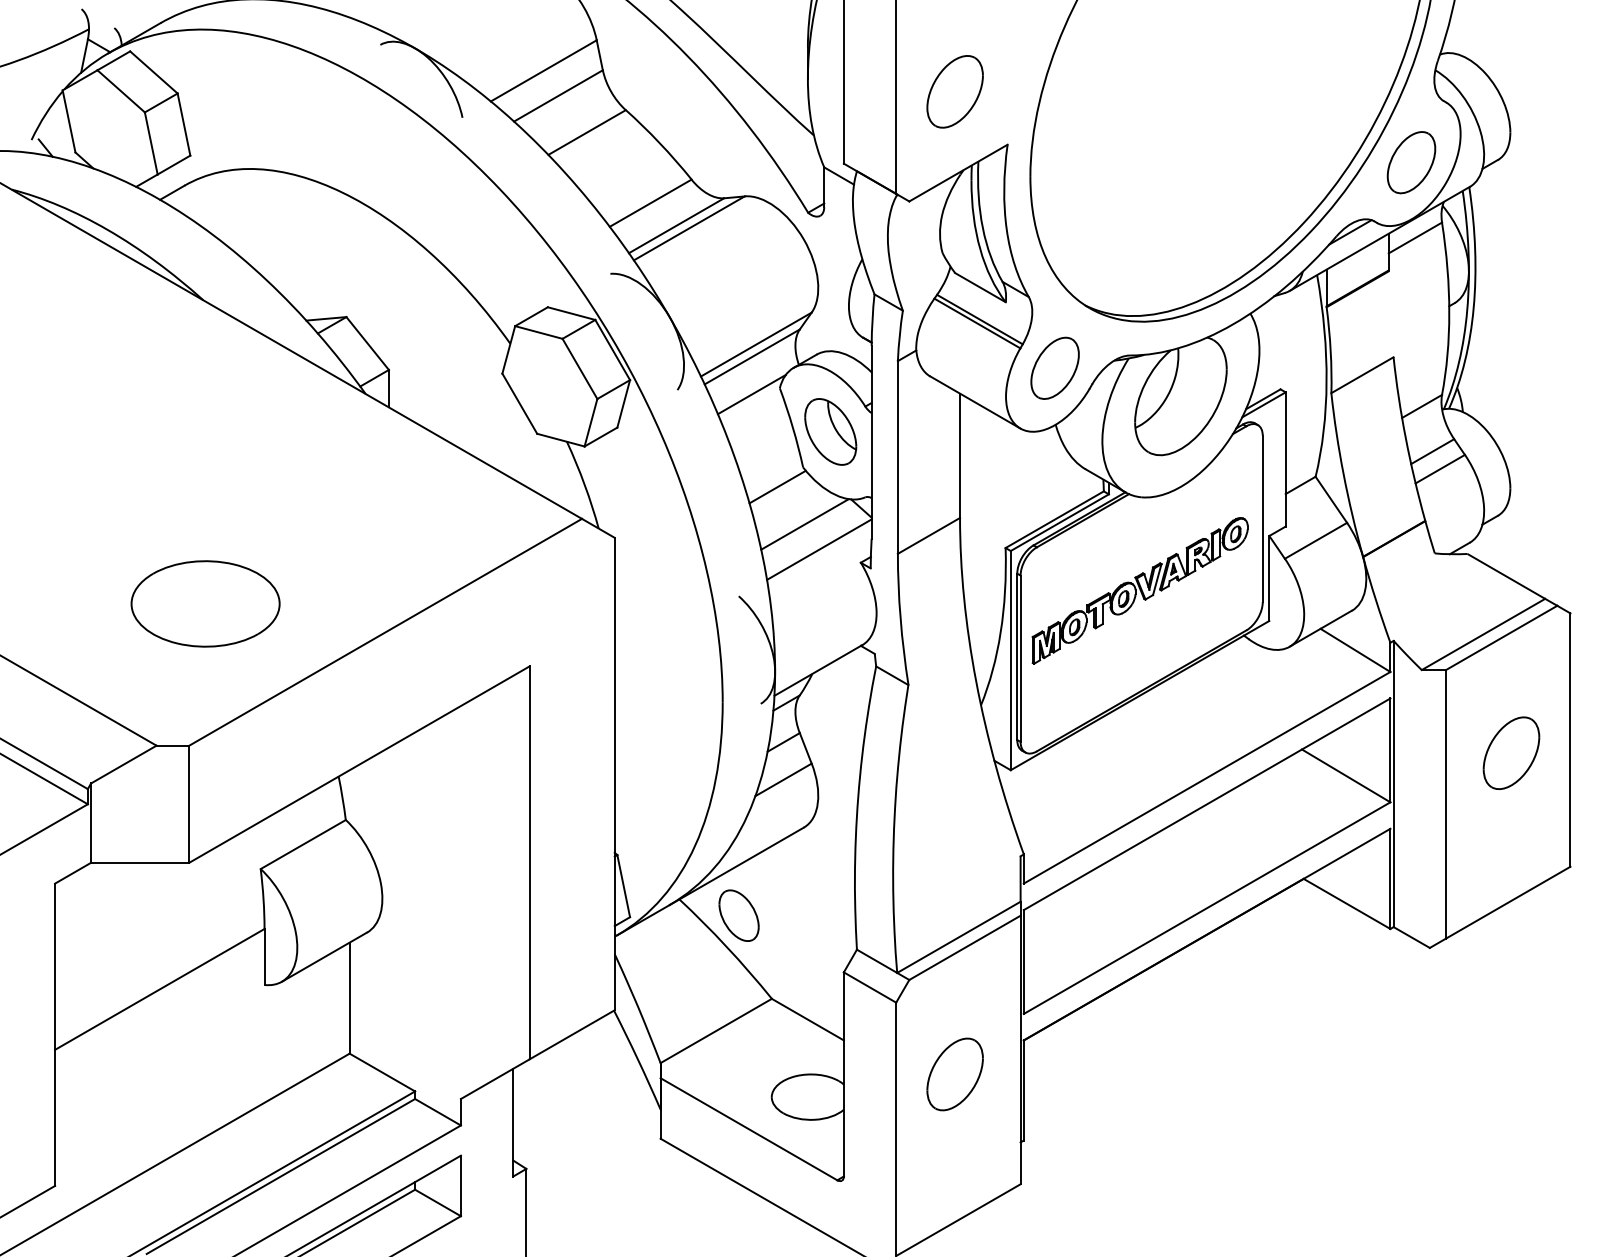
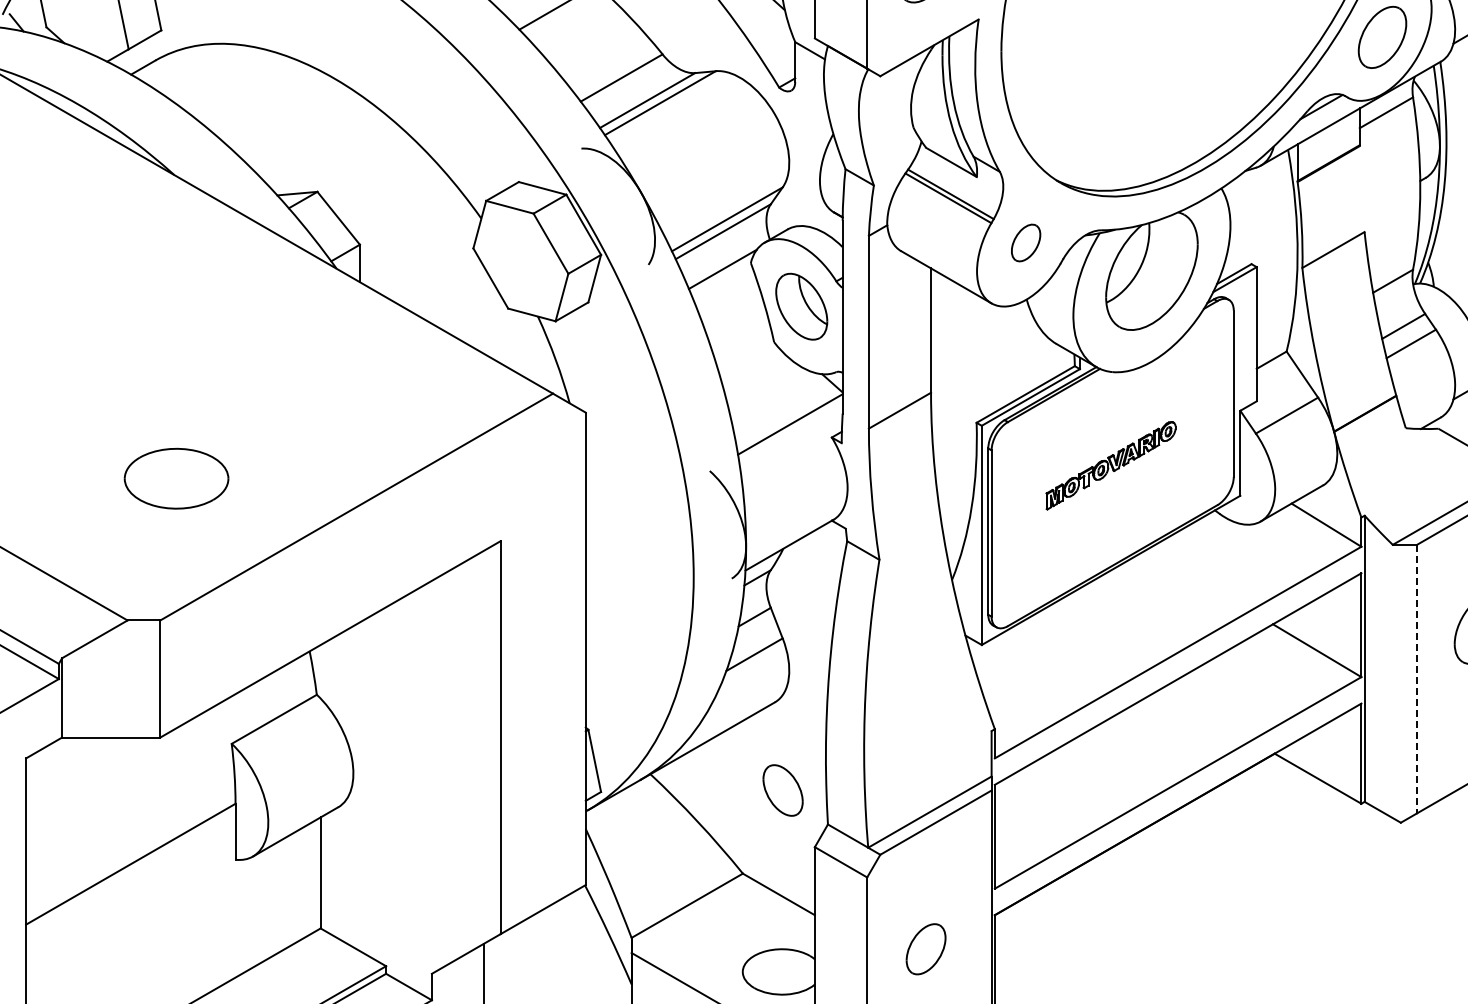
part: (1054, 367) -> (1025, 242), size x0.6
line: (777, 486) -> (748, 361), removed
line: (804, 524) -> (775, 399), removed
part: (1139, 590) -> (1110, 465), size x0.6
part: (205, 603) -> (176, 478), size x0.7
line: (1446, 804) -> (1417, 679), solid -> dashed
part: (738, 915) -> (782, 790), moved
part: (954, 1074) -> (925, 949), size x0.7

